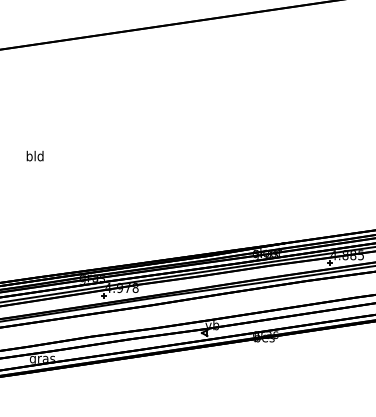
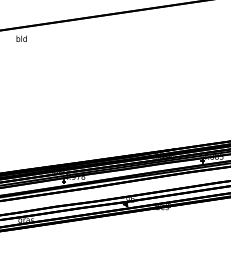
text: (34, 155) -> (21, 38), moved

